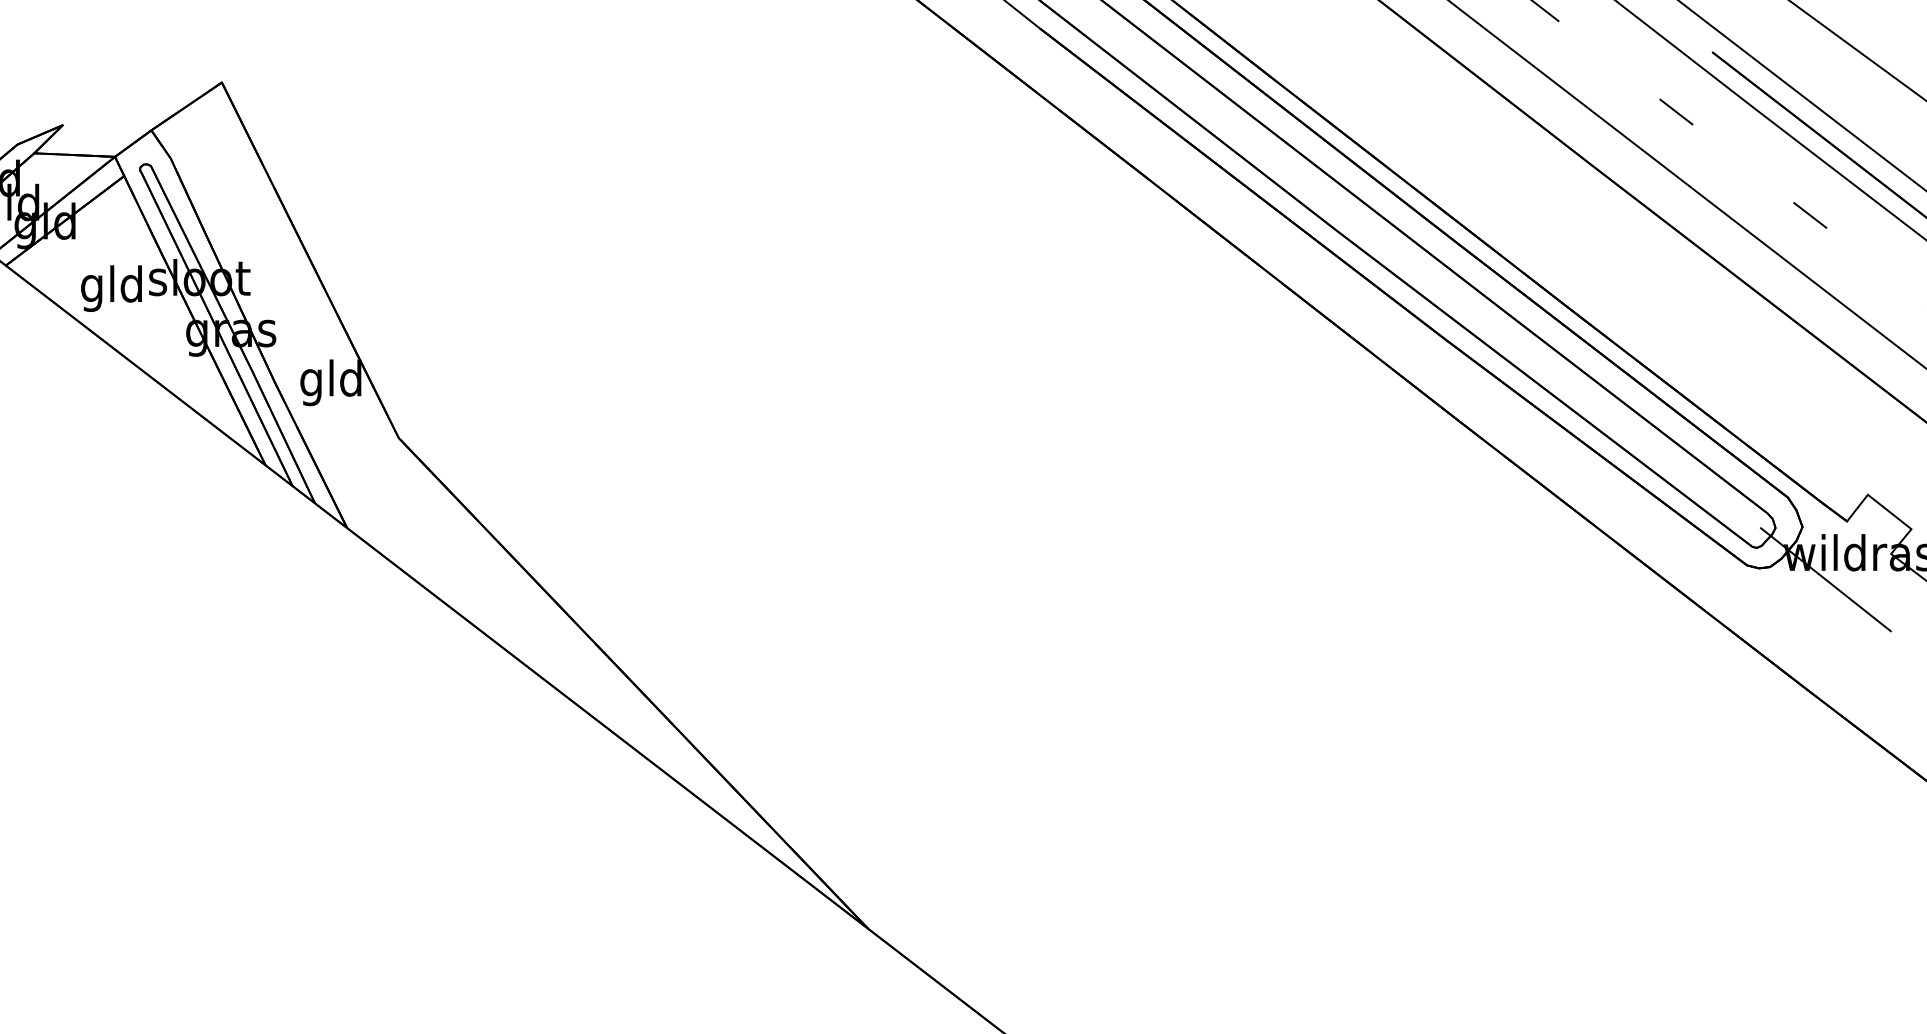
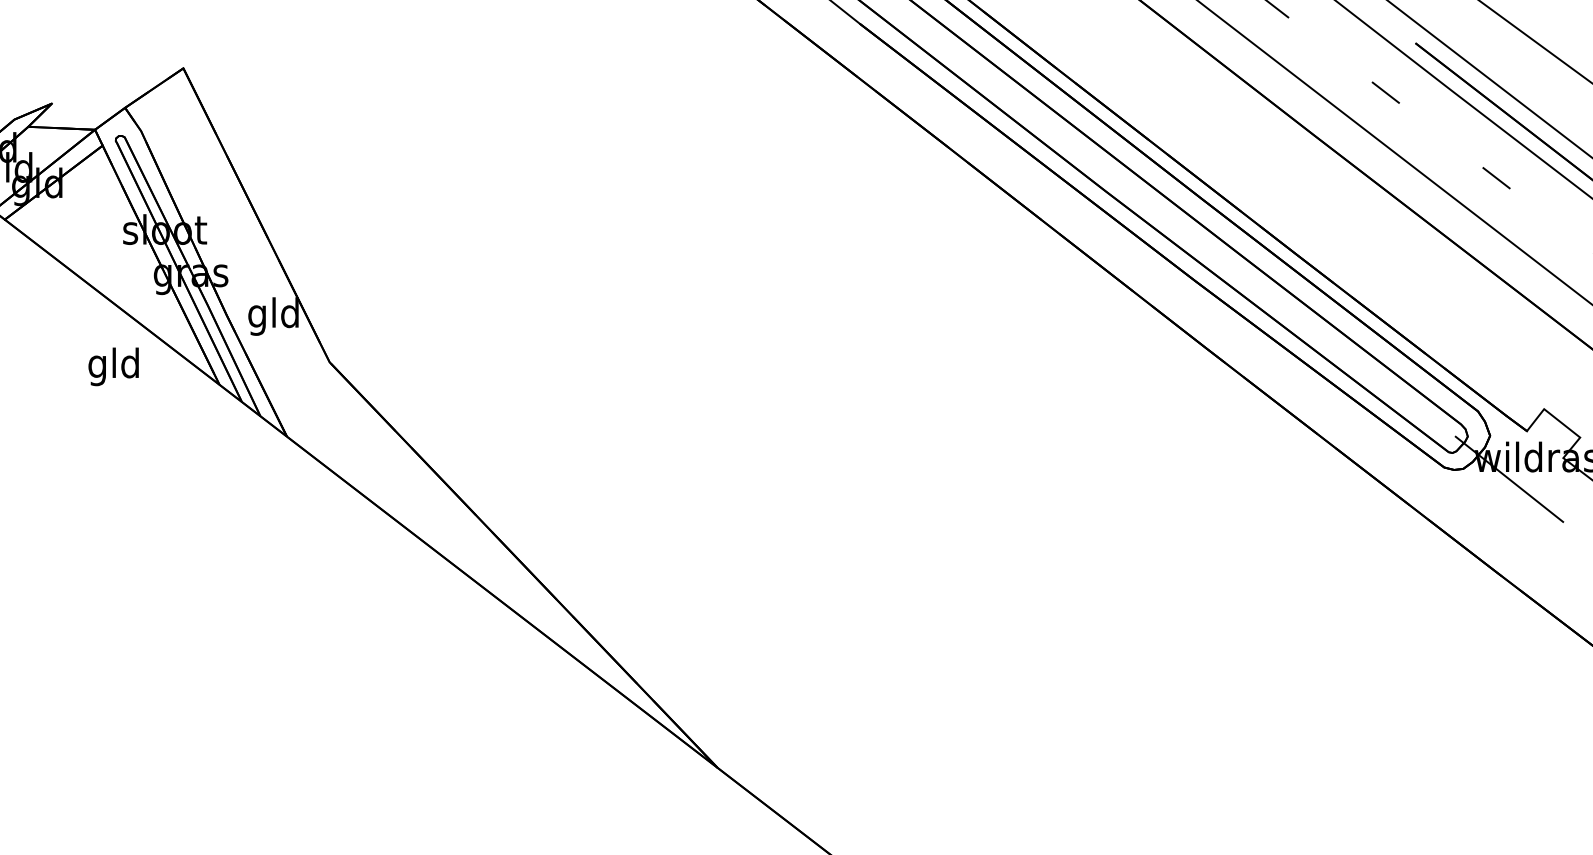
text: (111, 288) -> (113, 366), moved

